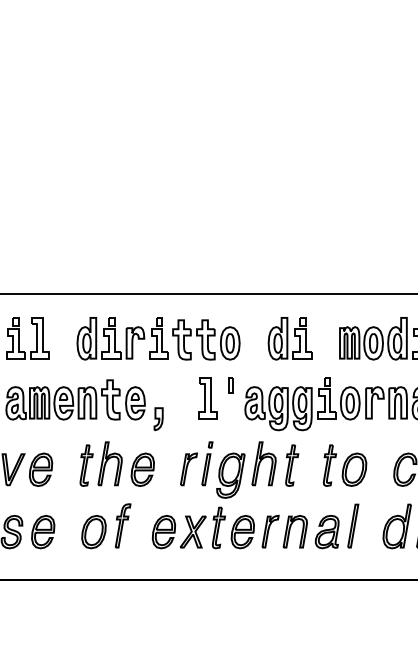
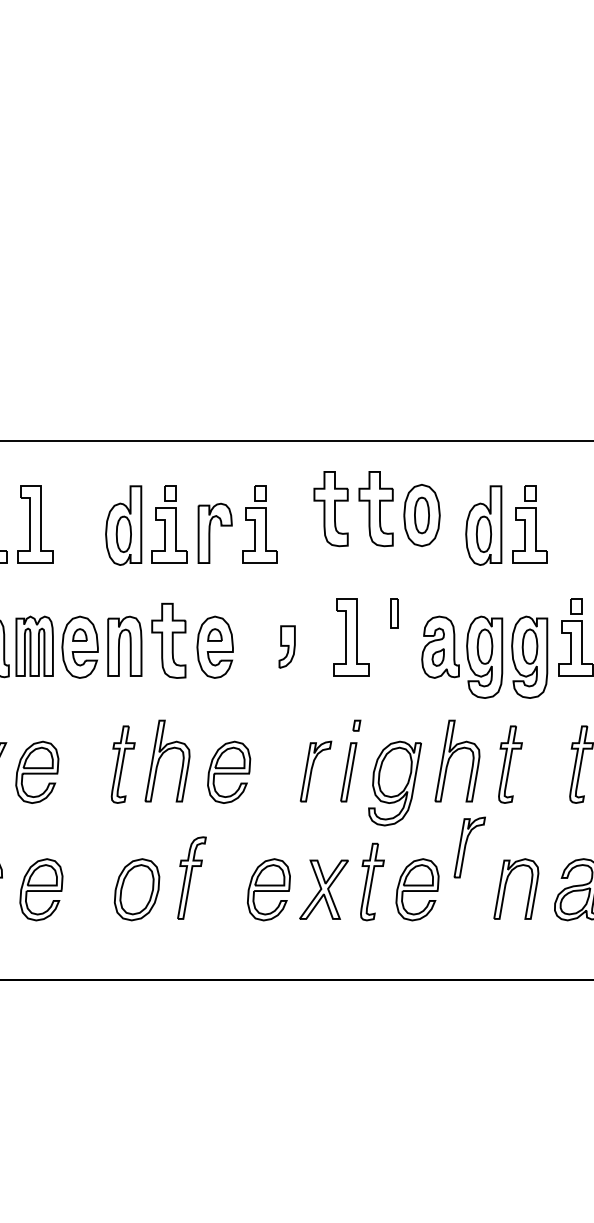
part: (206, 339) -> (377, 508), moved
part: (158, 419) -> (286, 647), moved
part: (270, 531) -> (469, 847), moved

